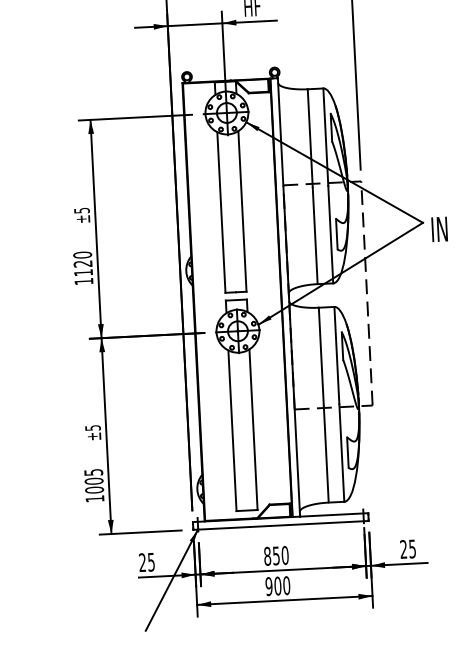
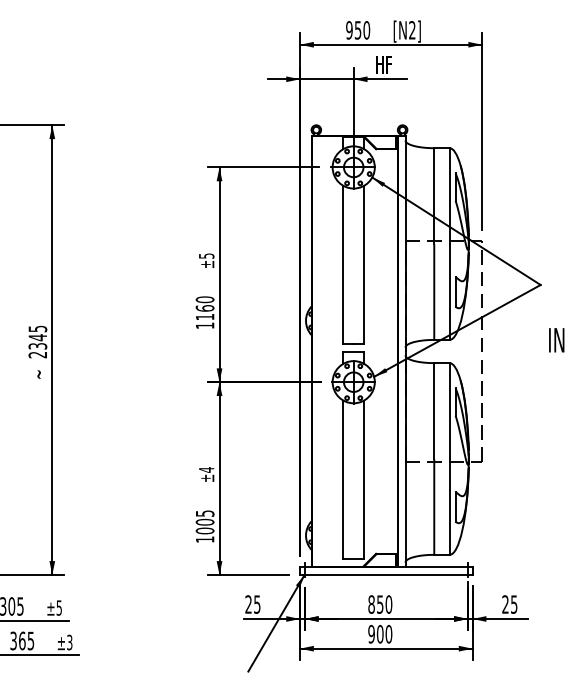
text: (439, 229) -> (556, 340), moved
text: (82, 264) -> (204, 308), 1120 -> 1160
text: (92, 427) -> (206, 469), ±5 -> ±4

